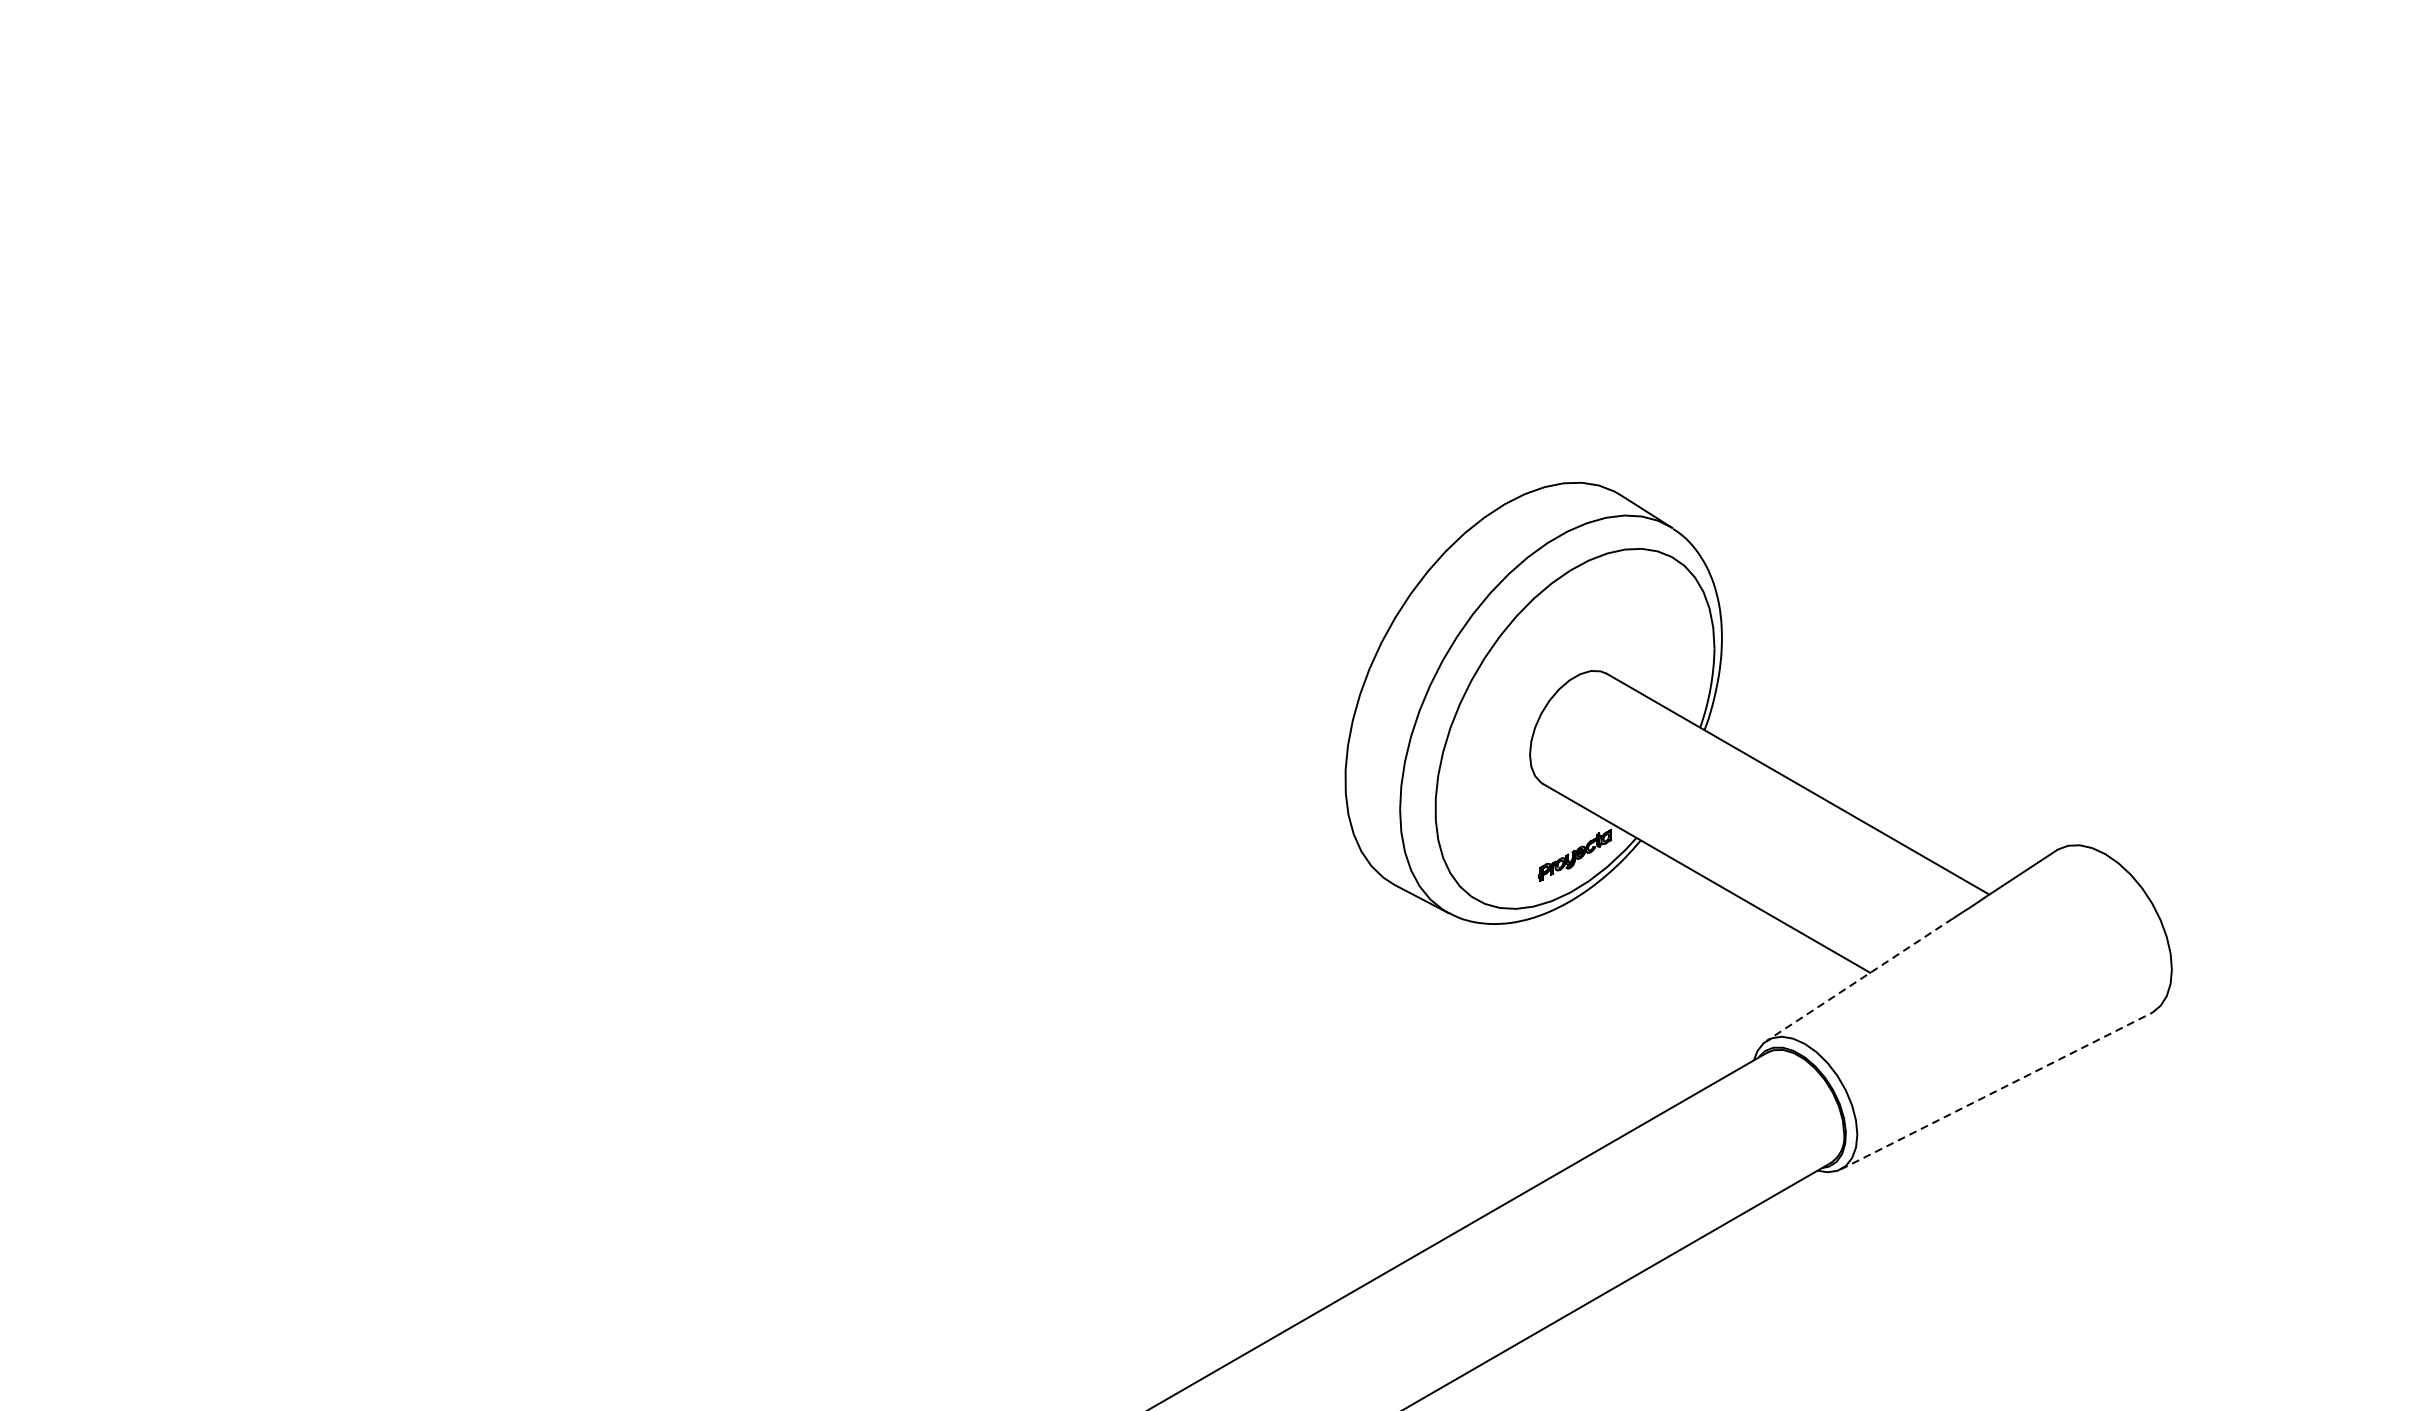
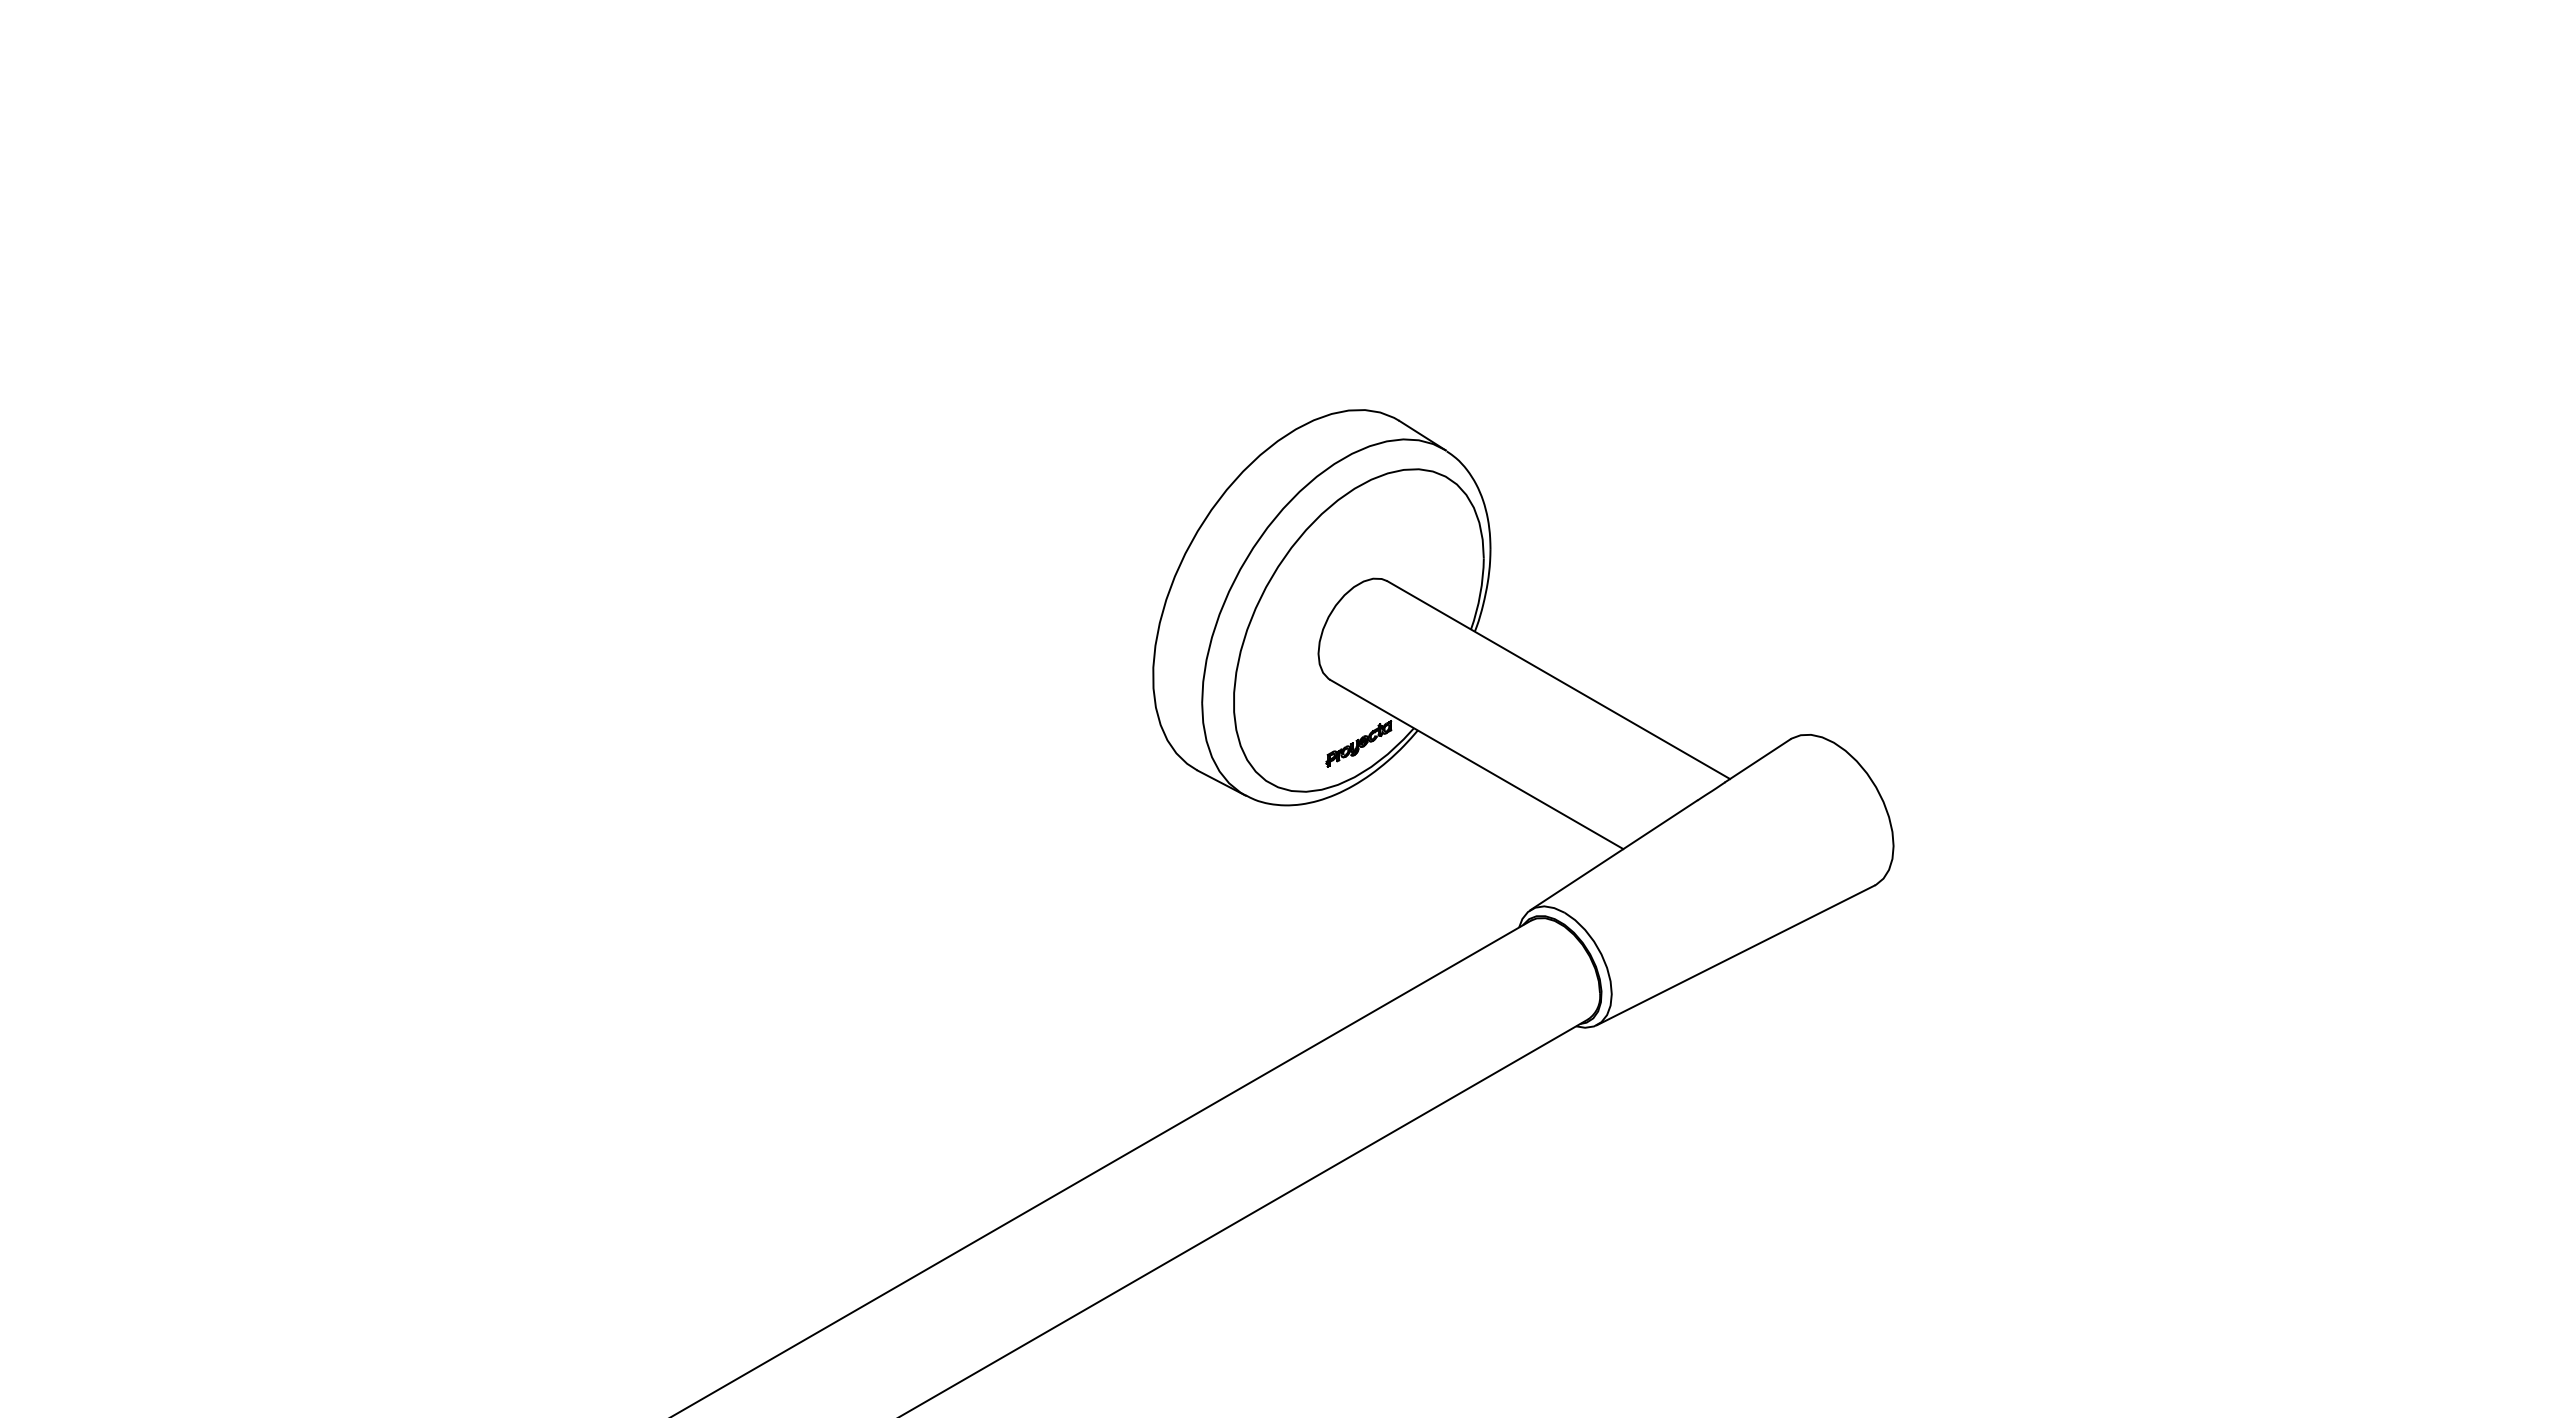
line: (1859, 979) -> (1613, 855), dashed -> solid
line: (1996, 1091) -> (1736, 955), dashed -> solid

